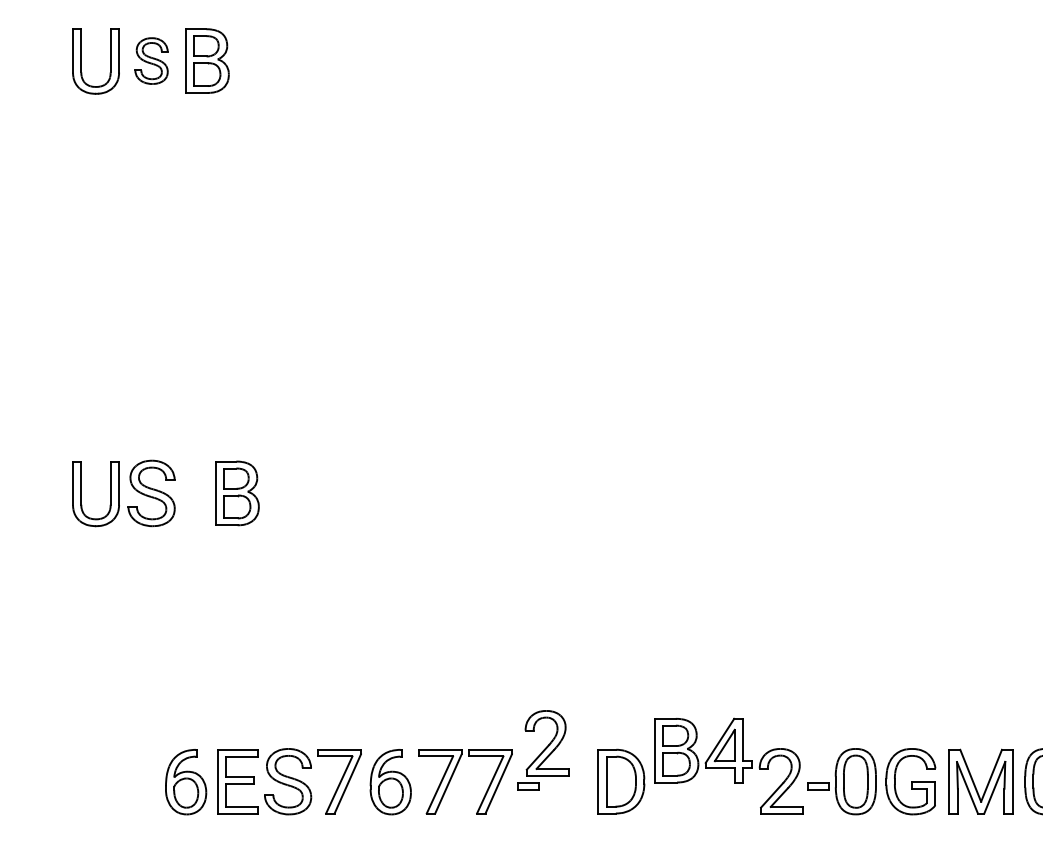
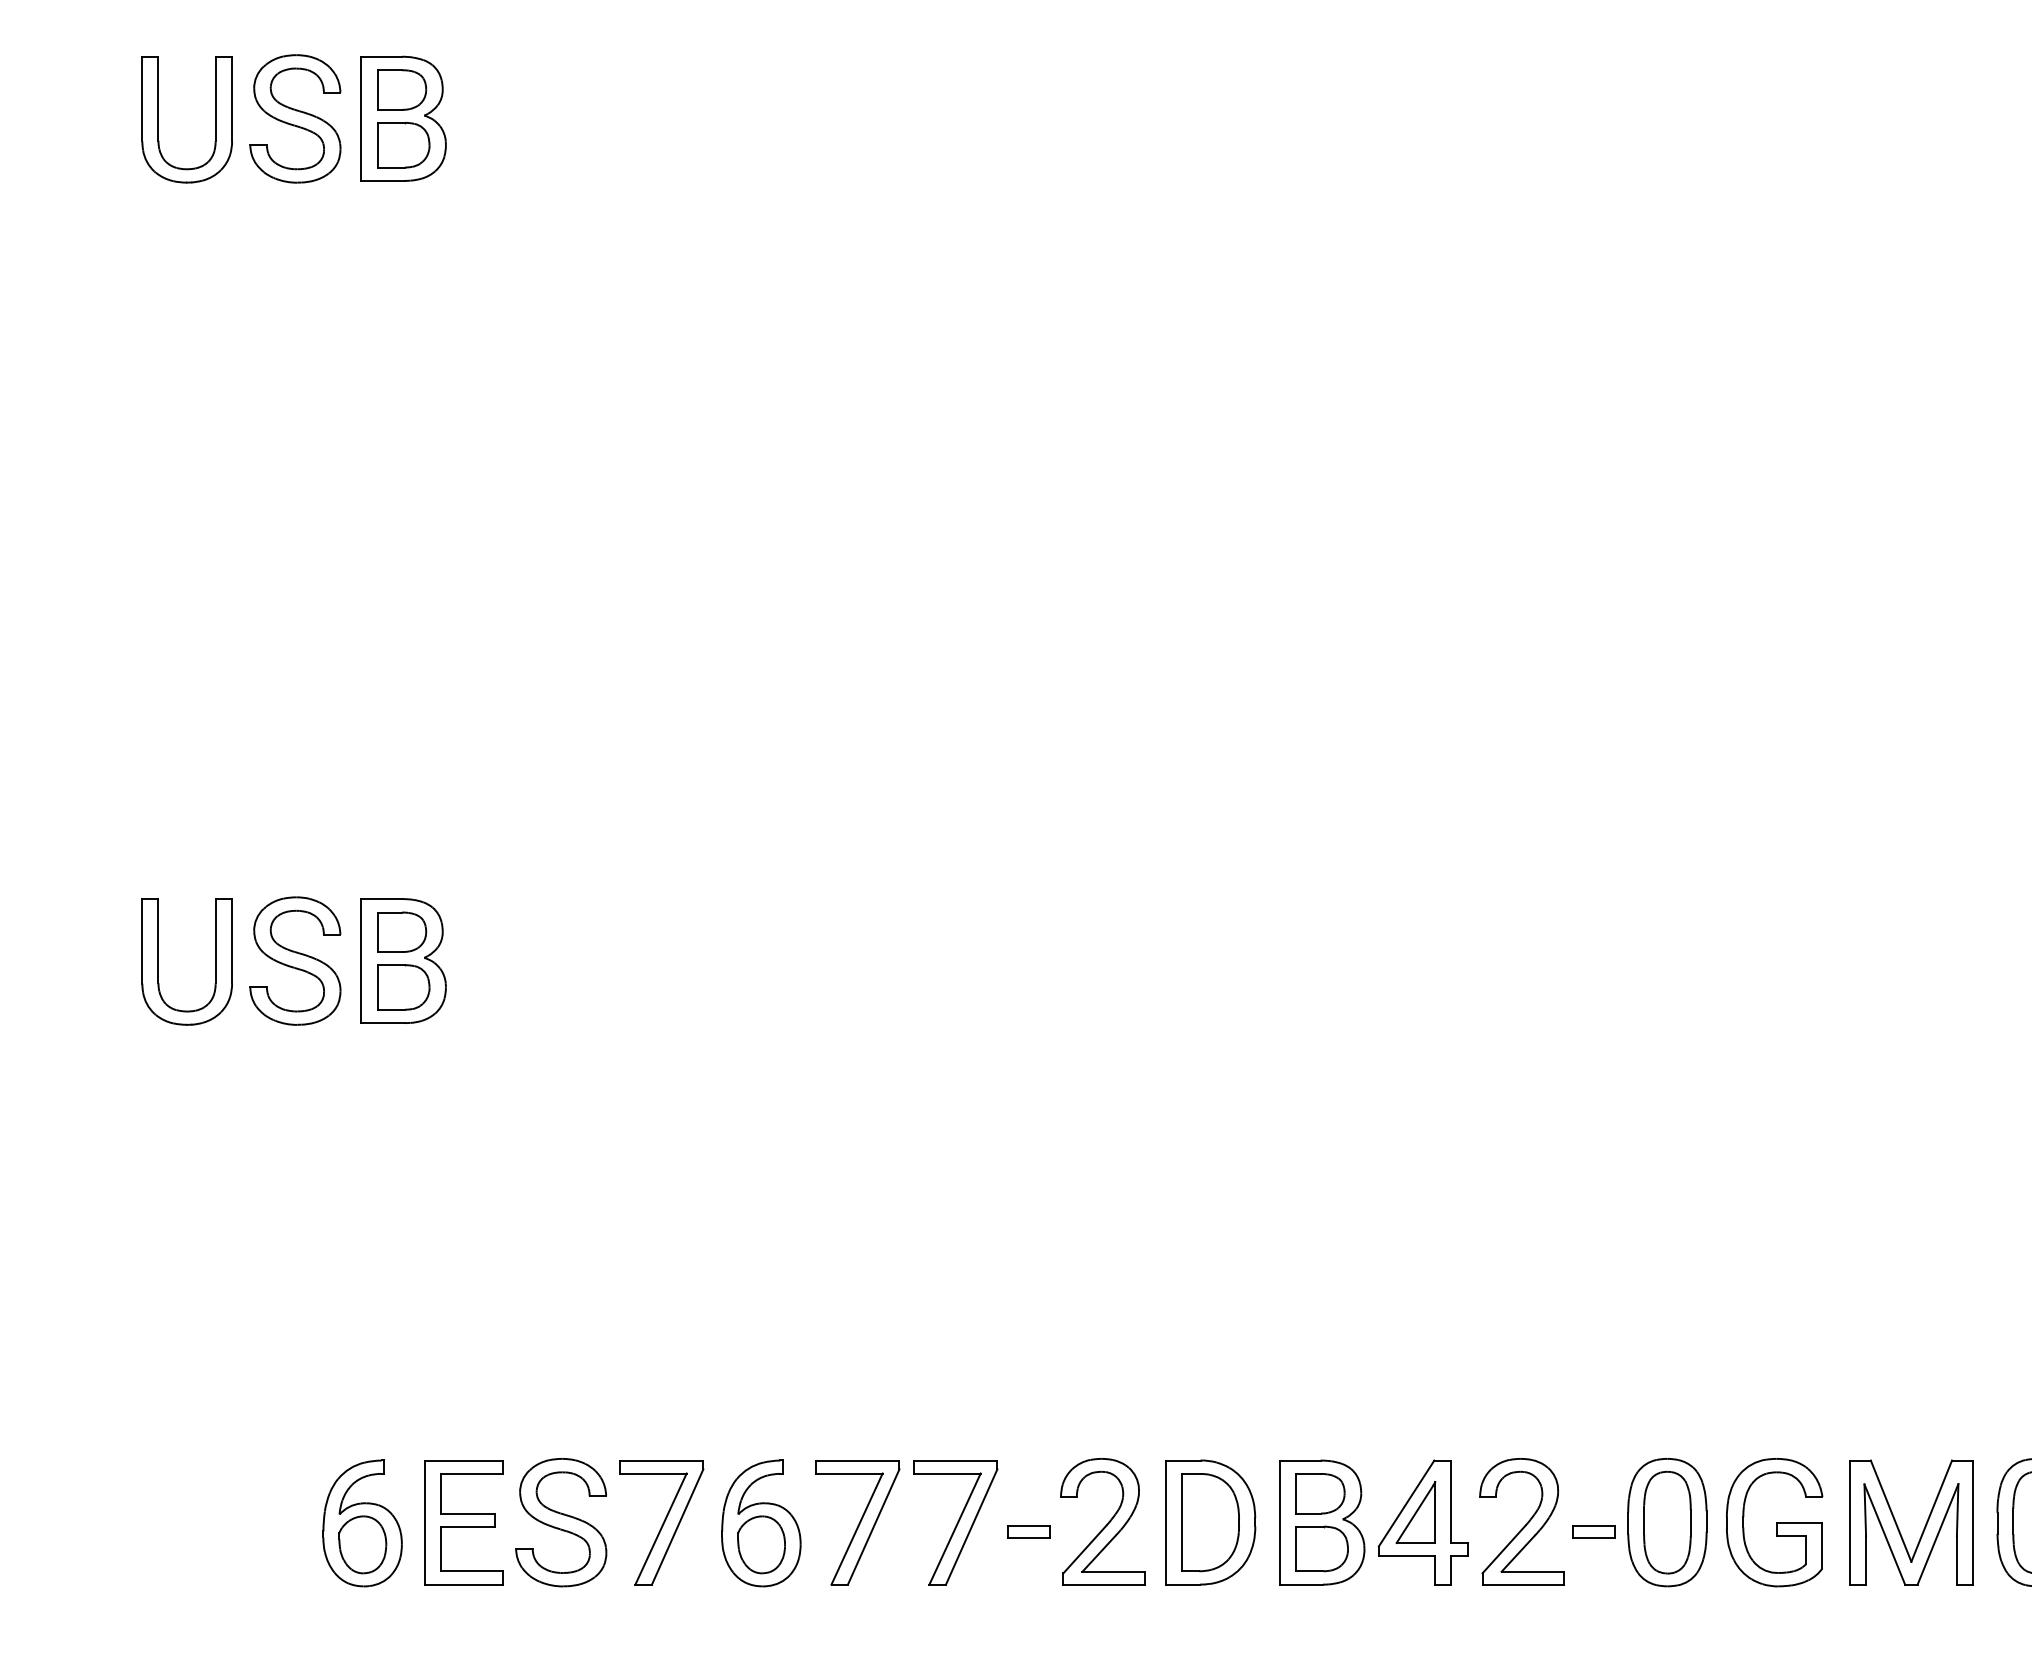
part: (151, 60) -> (295, 117), size x1.43
part: (237, 493) -> (404, 961), moved
part: (546, 743) -> (1101, 1522), moved
part: (710, 753) -> (1388, 1528), moved

